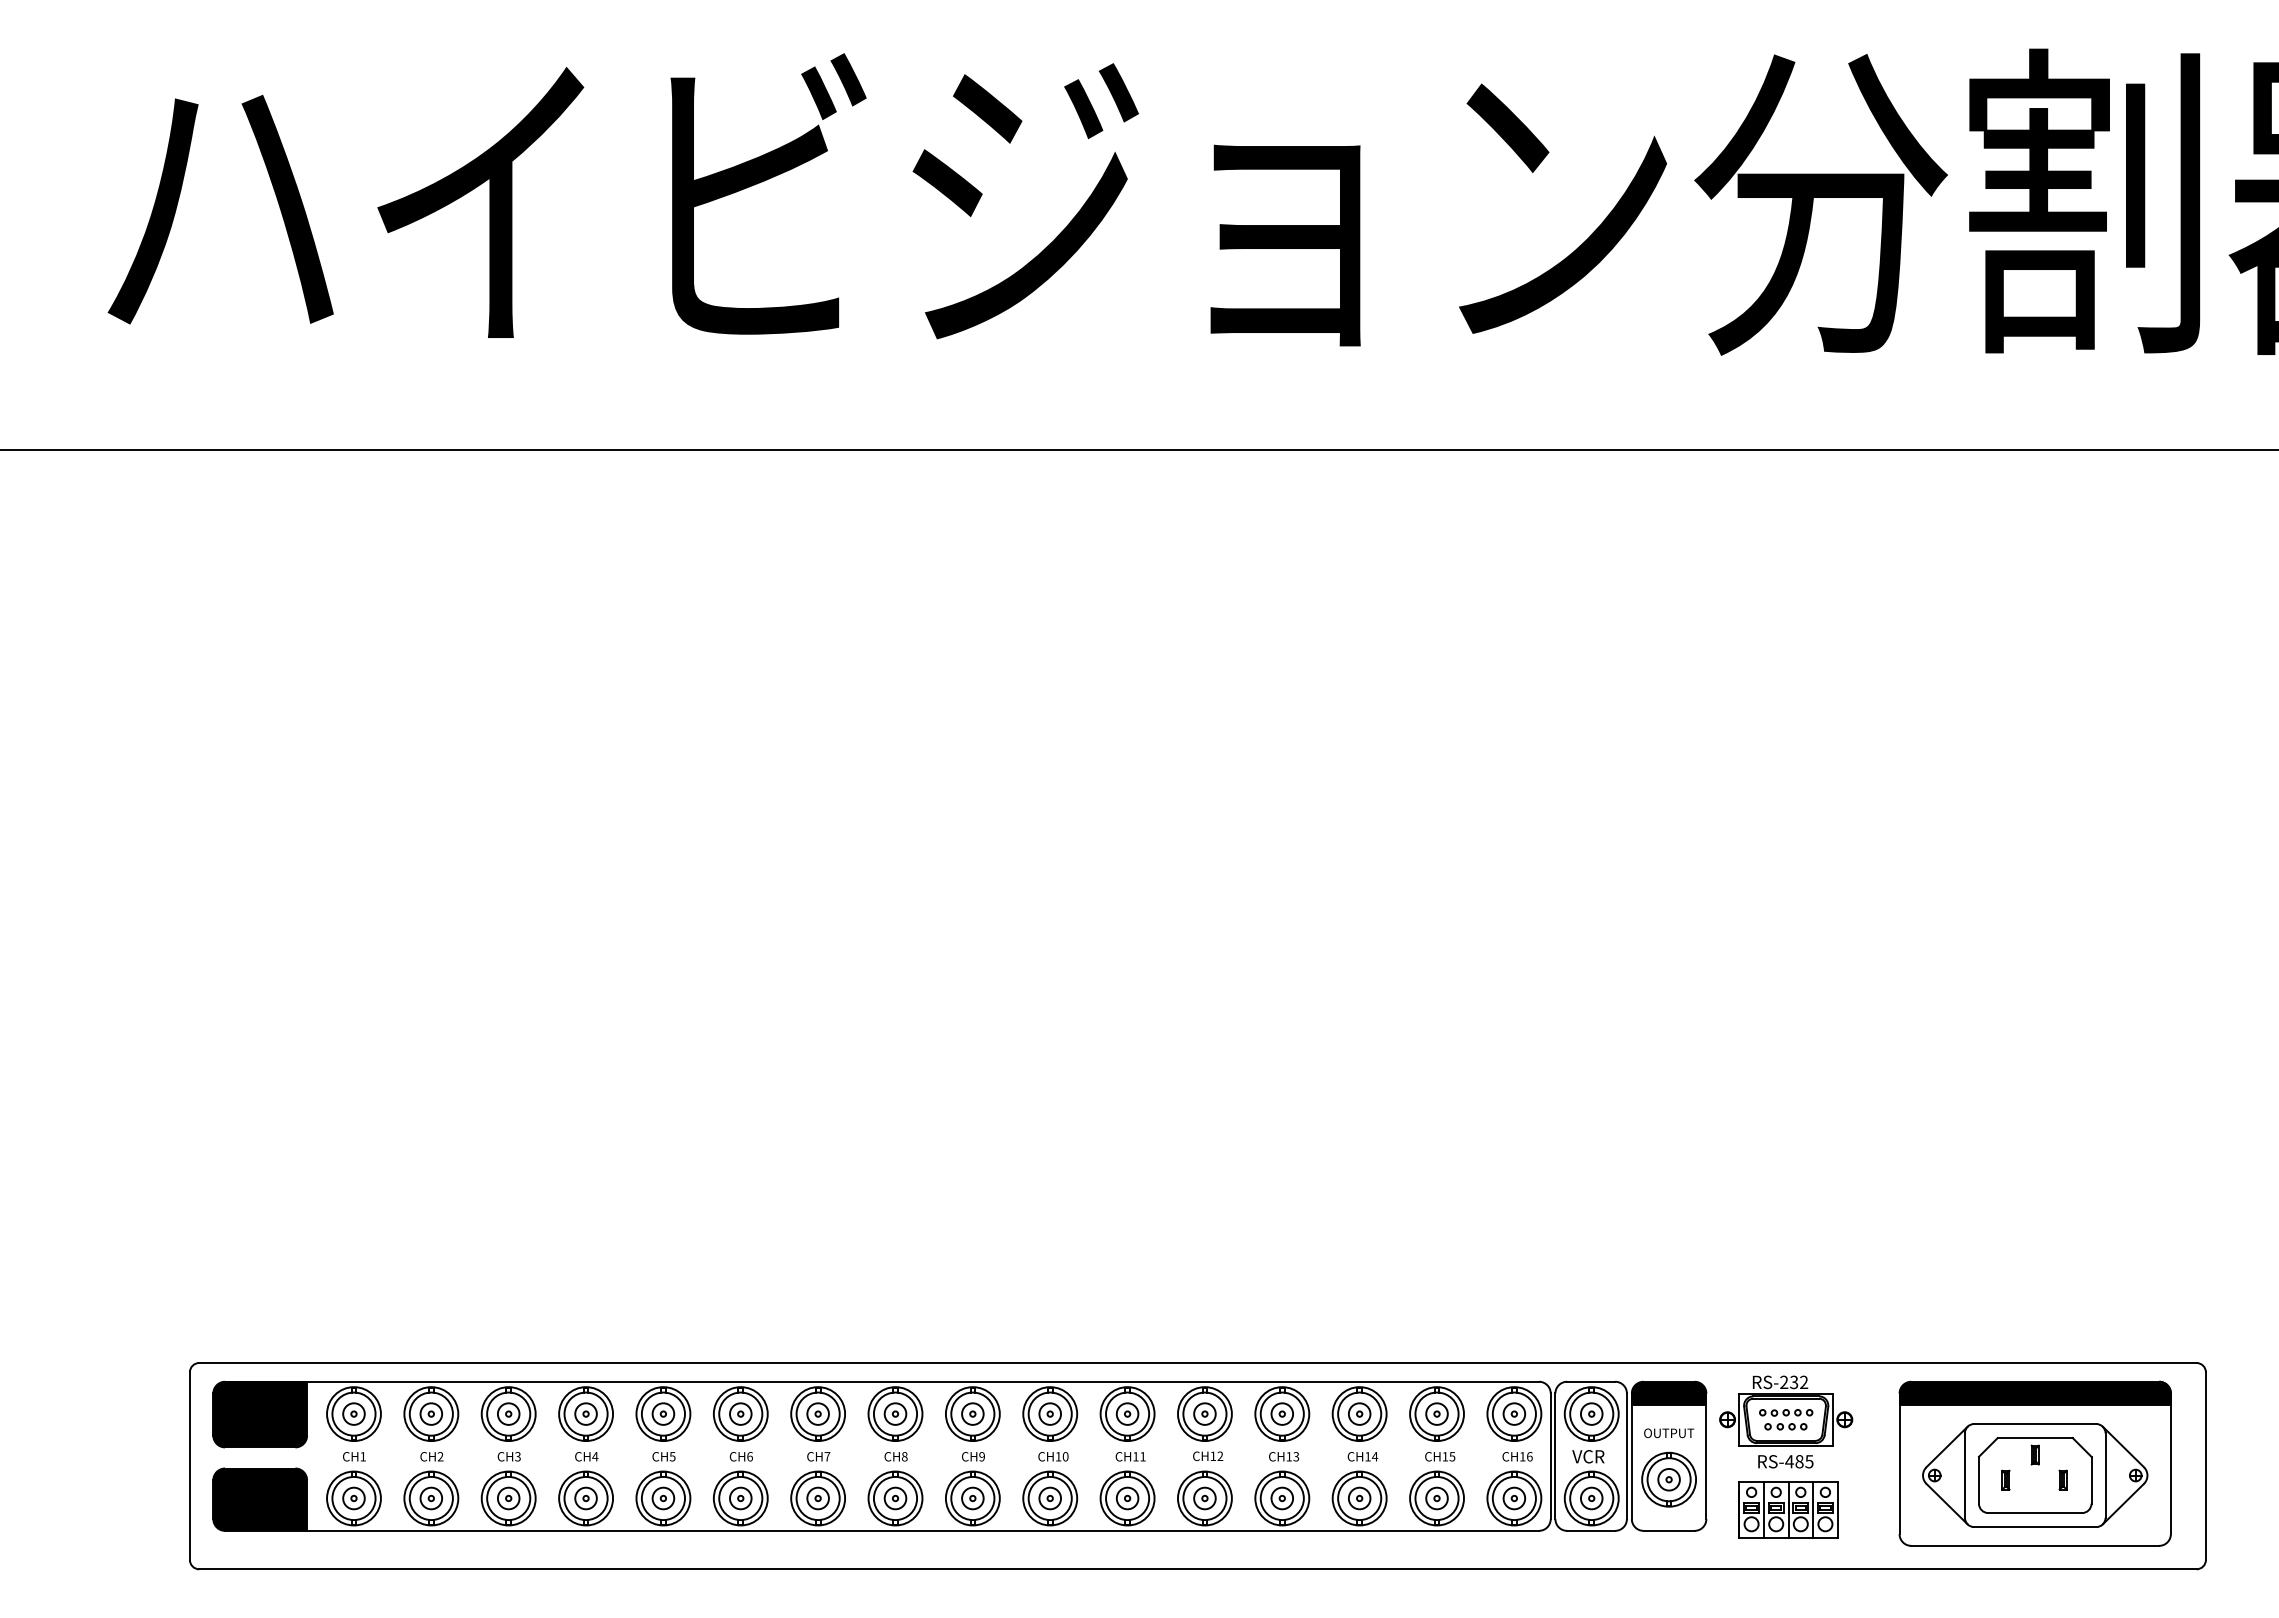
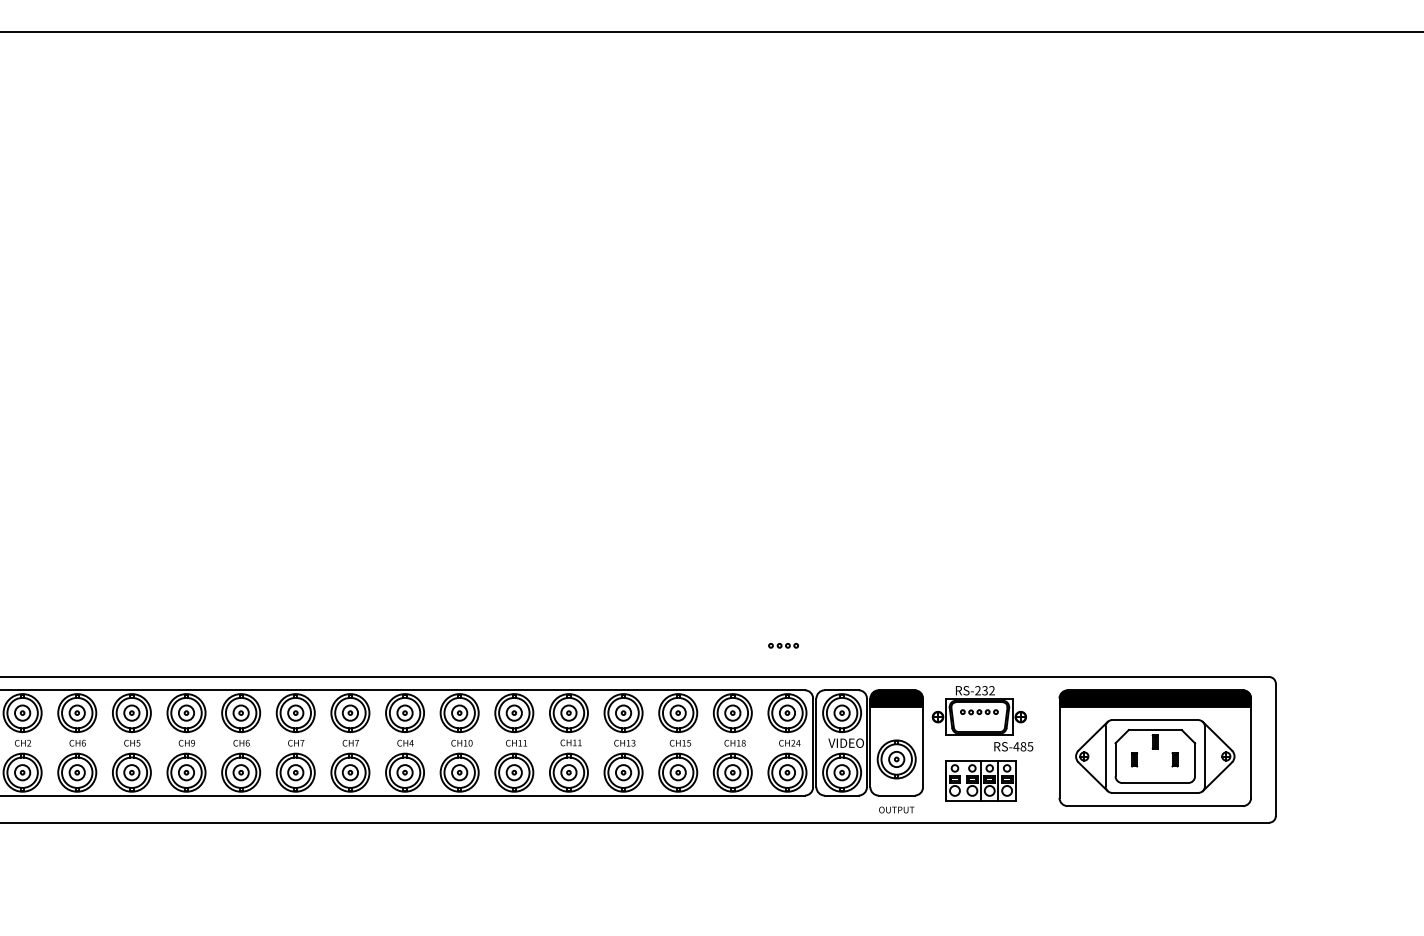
part: (1785, 1426) -> (783, 645), moved
text: (1669, 1433) -> (897, 810), moved
text: (1220, 1455) -> (579, 742), CH12 -> CH11
text: (517, 1456) -> (83, 743), CH3 -> CH6
text: (595, 1456) -> (138, 743), CH4 -> CH5
text: (672, 1456) -> (192, 743), CH5 -> CH9
text: (904, 1456) -> (356, 743), CH8 -> CH7
text: (982, 1456) -> (411, 743), CH9 -> CH4
text: (1374, 1456) -> (688, 743), CH14 -> CH15
text: (1452, 1456) -> (743, 743), CH15 -> CH18
text: (1525, 1456) -> (795, 743), CH16 -> CH24
text: (1602, 1456) -> (849, 743), VCR -> VIDEO
text: (1785, 1461) -> (1013, 746), moved
line: (1763, 1510) -> (963, 781), removed

